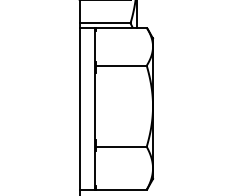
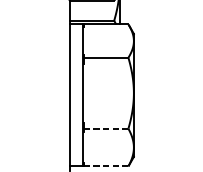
line: (121, 146) -> (106, 128), solid -> dashed
line: (121, 189) -> (106, 166), solid -> dashed

